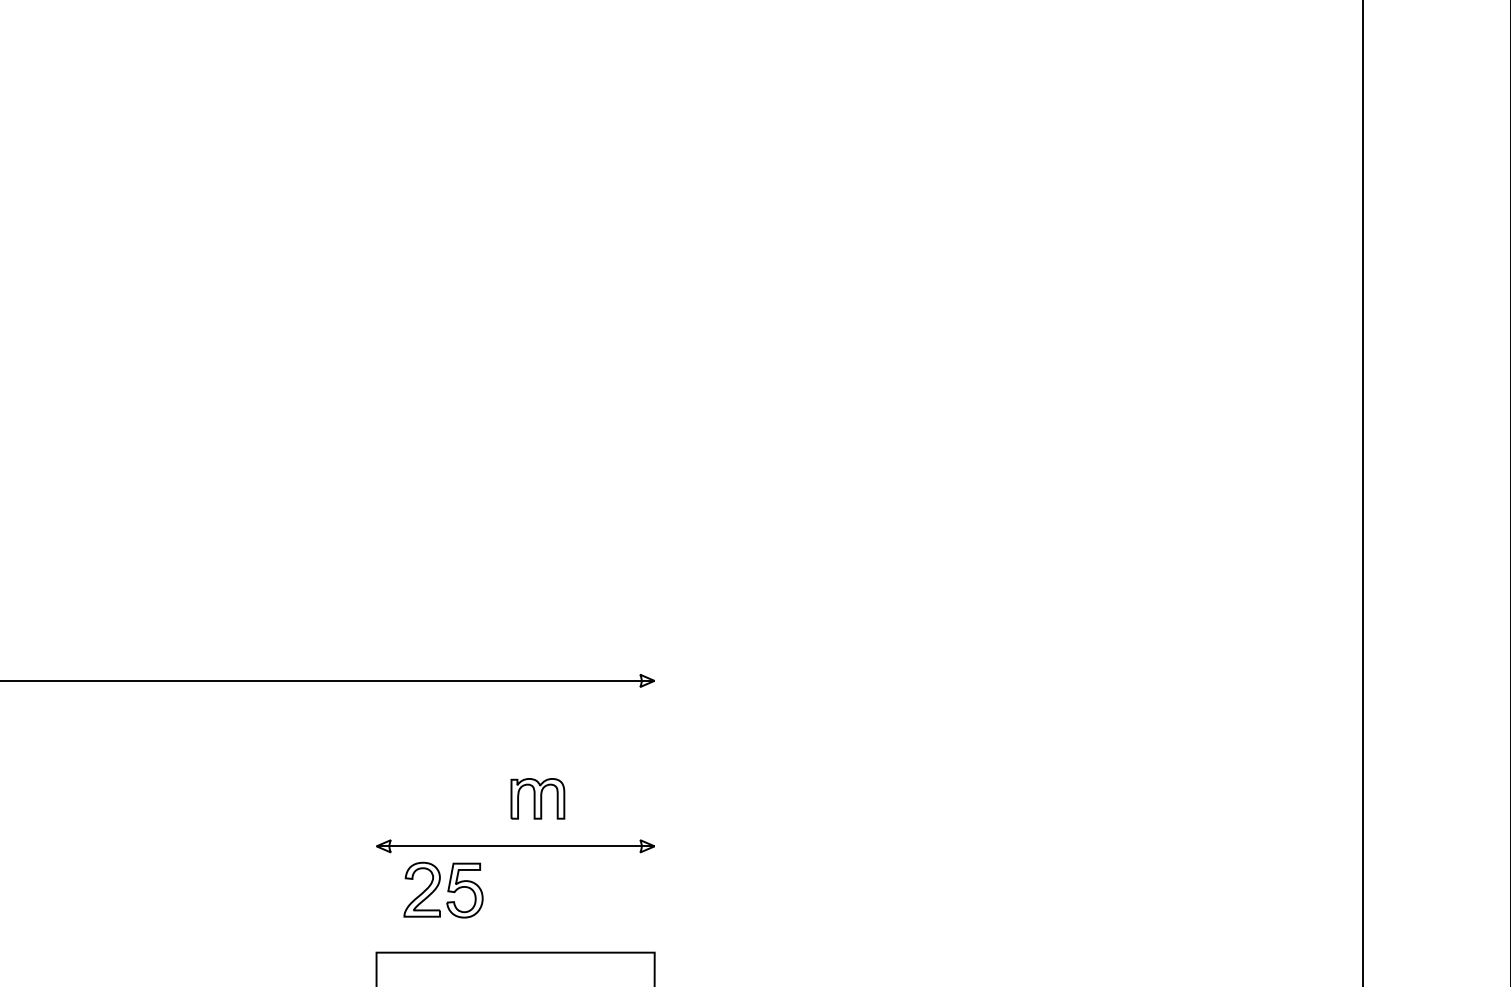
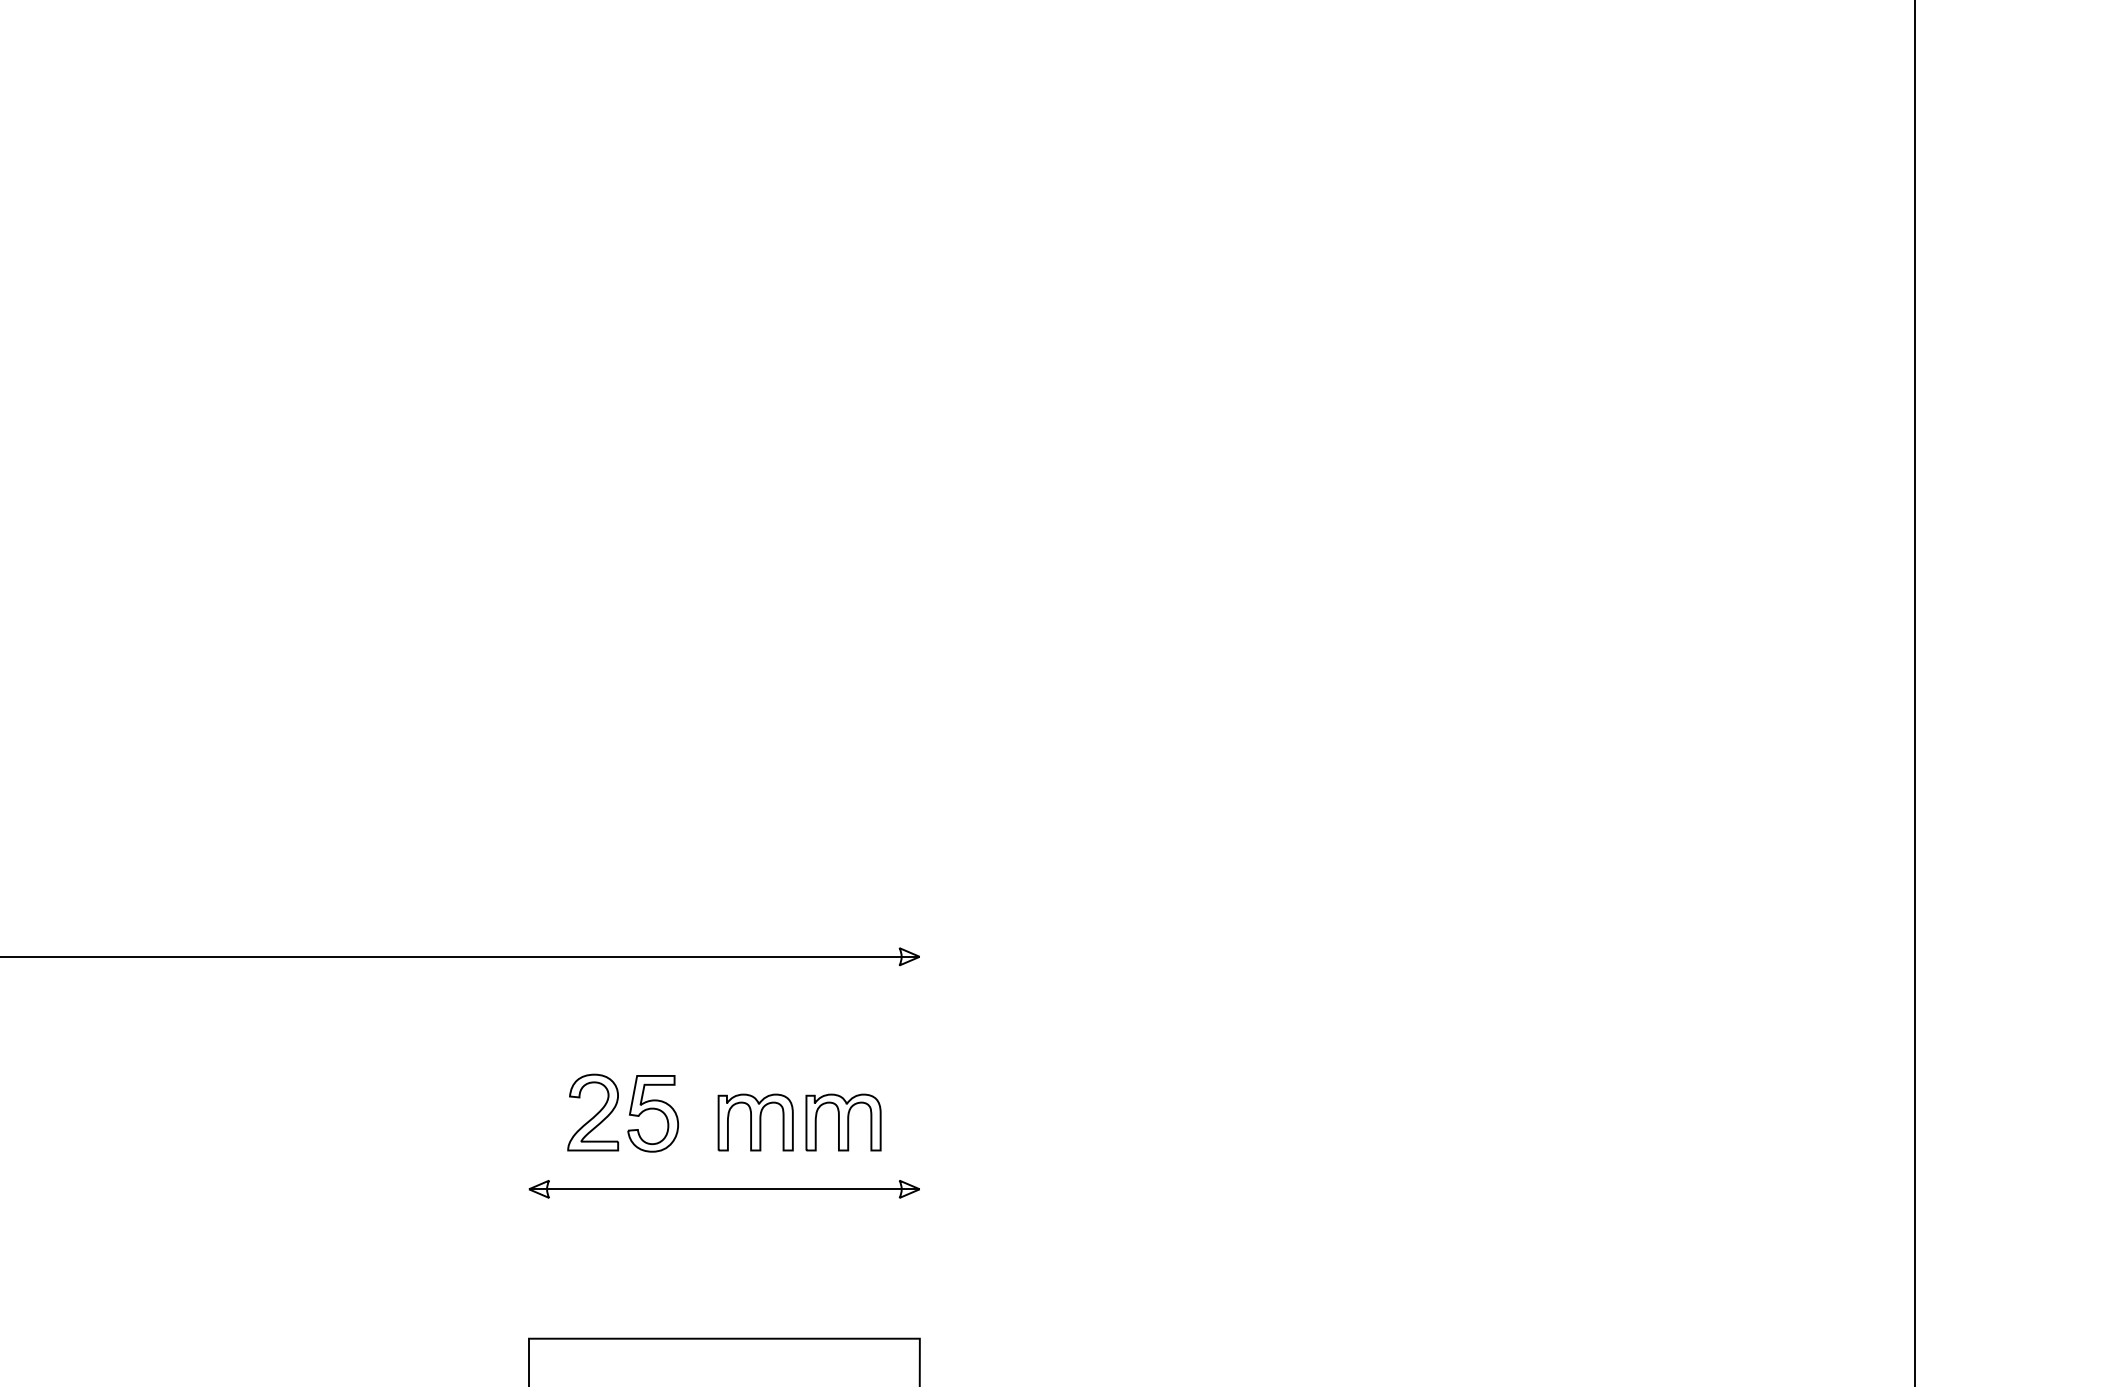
part: (600, 798) -> (843, 1122), added
part: (443, 889) -> (623, 1112), moved

